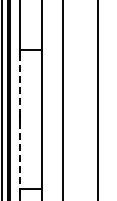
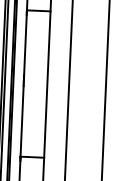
line: (19, 83) -> (25, 45), dashed -> solid
line: (19, 155) -> (21, 121), dashed -> solid

